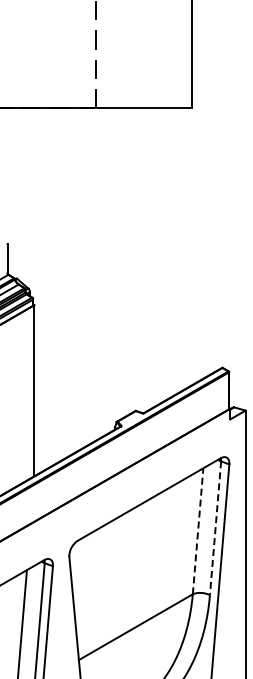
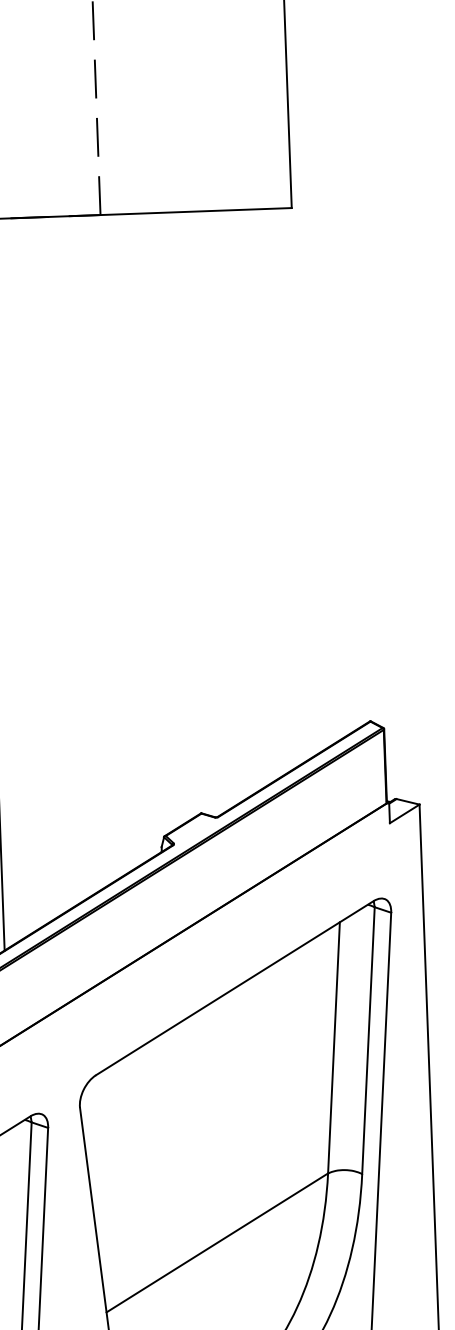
line: (215, 528) -> (368, 1041), dashed -> solid
line: (198, 530) -> (334, 1046), dashed -> solid

